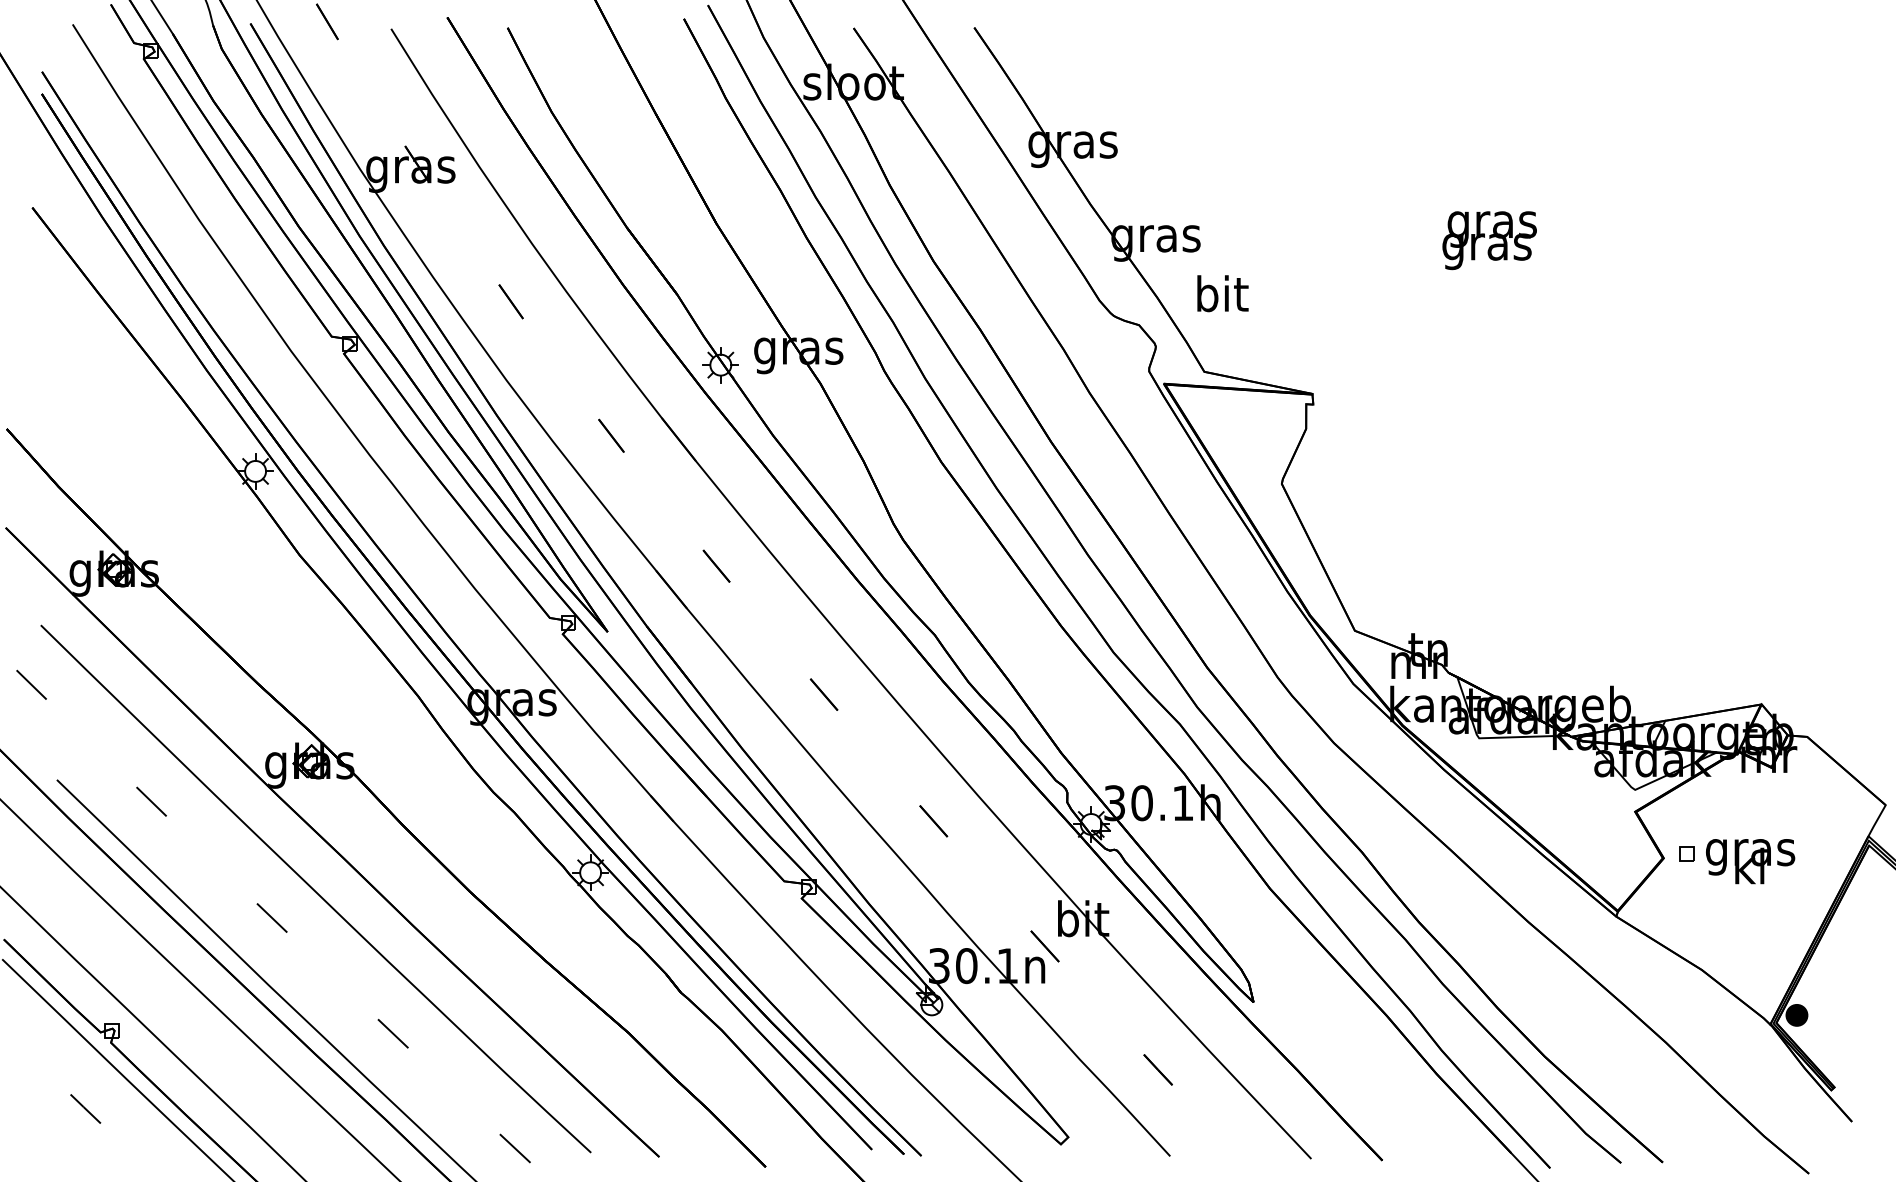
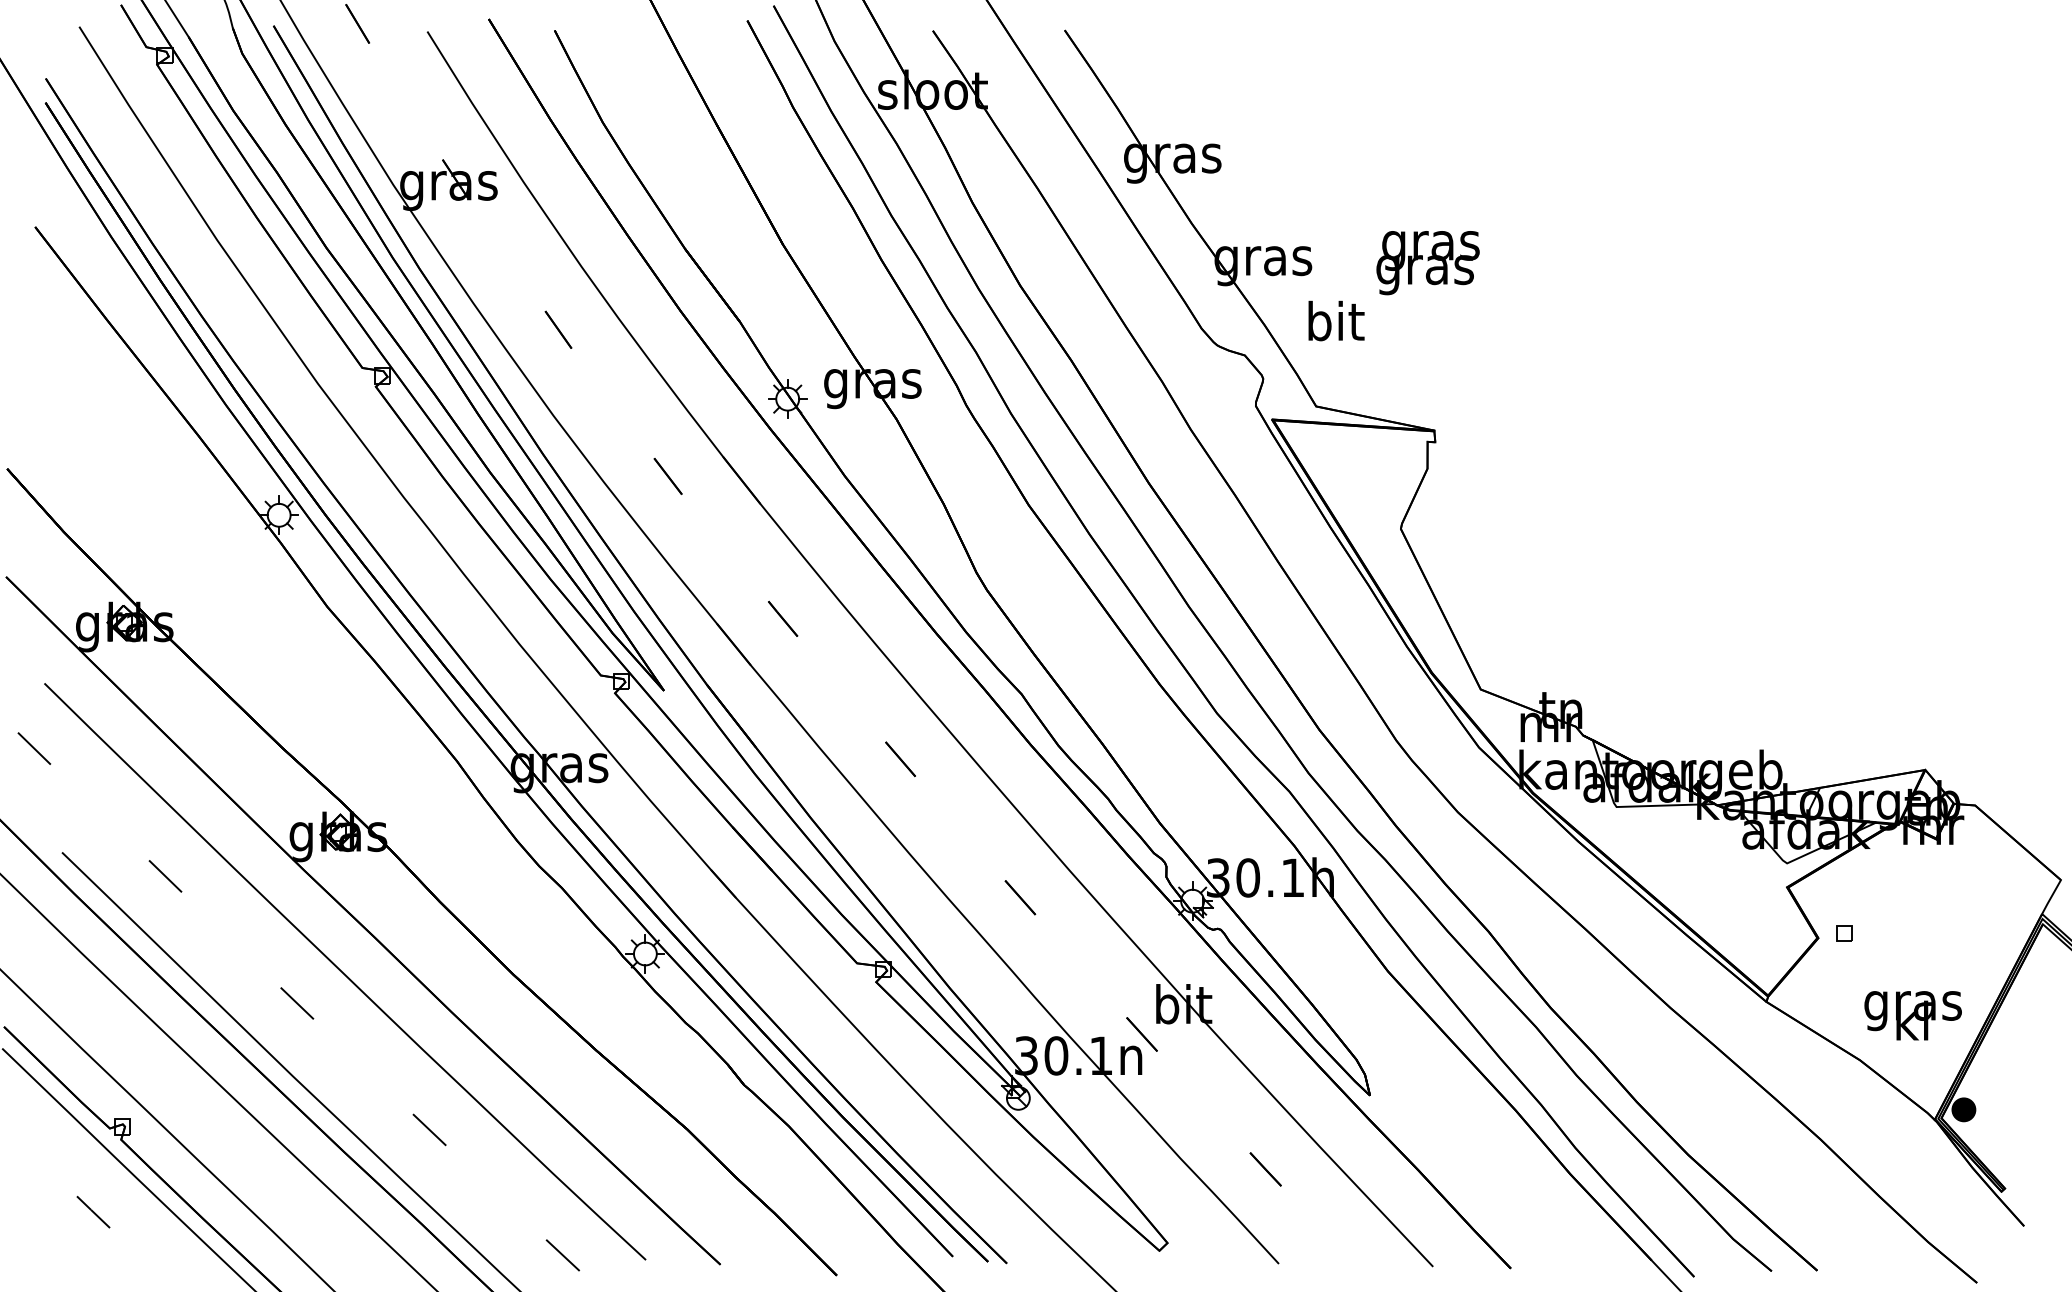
text: (1489, 241) -> (1427, 263), moved
text: (1749, 861) -> (1912, 1015), moved

